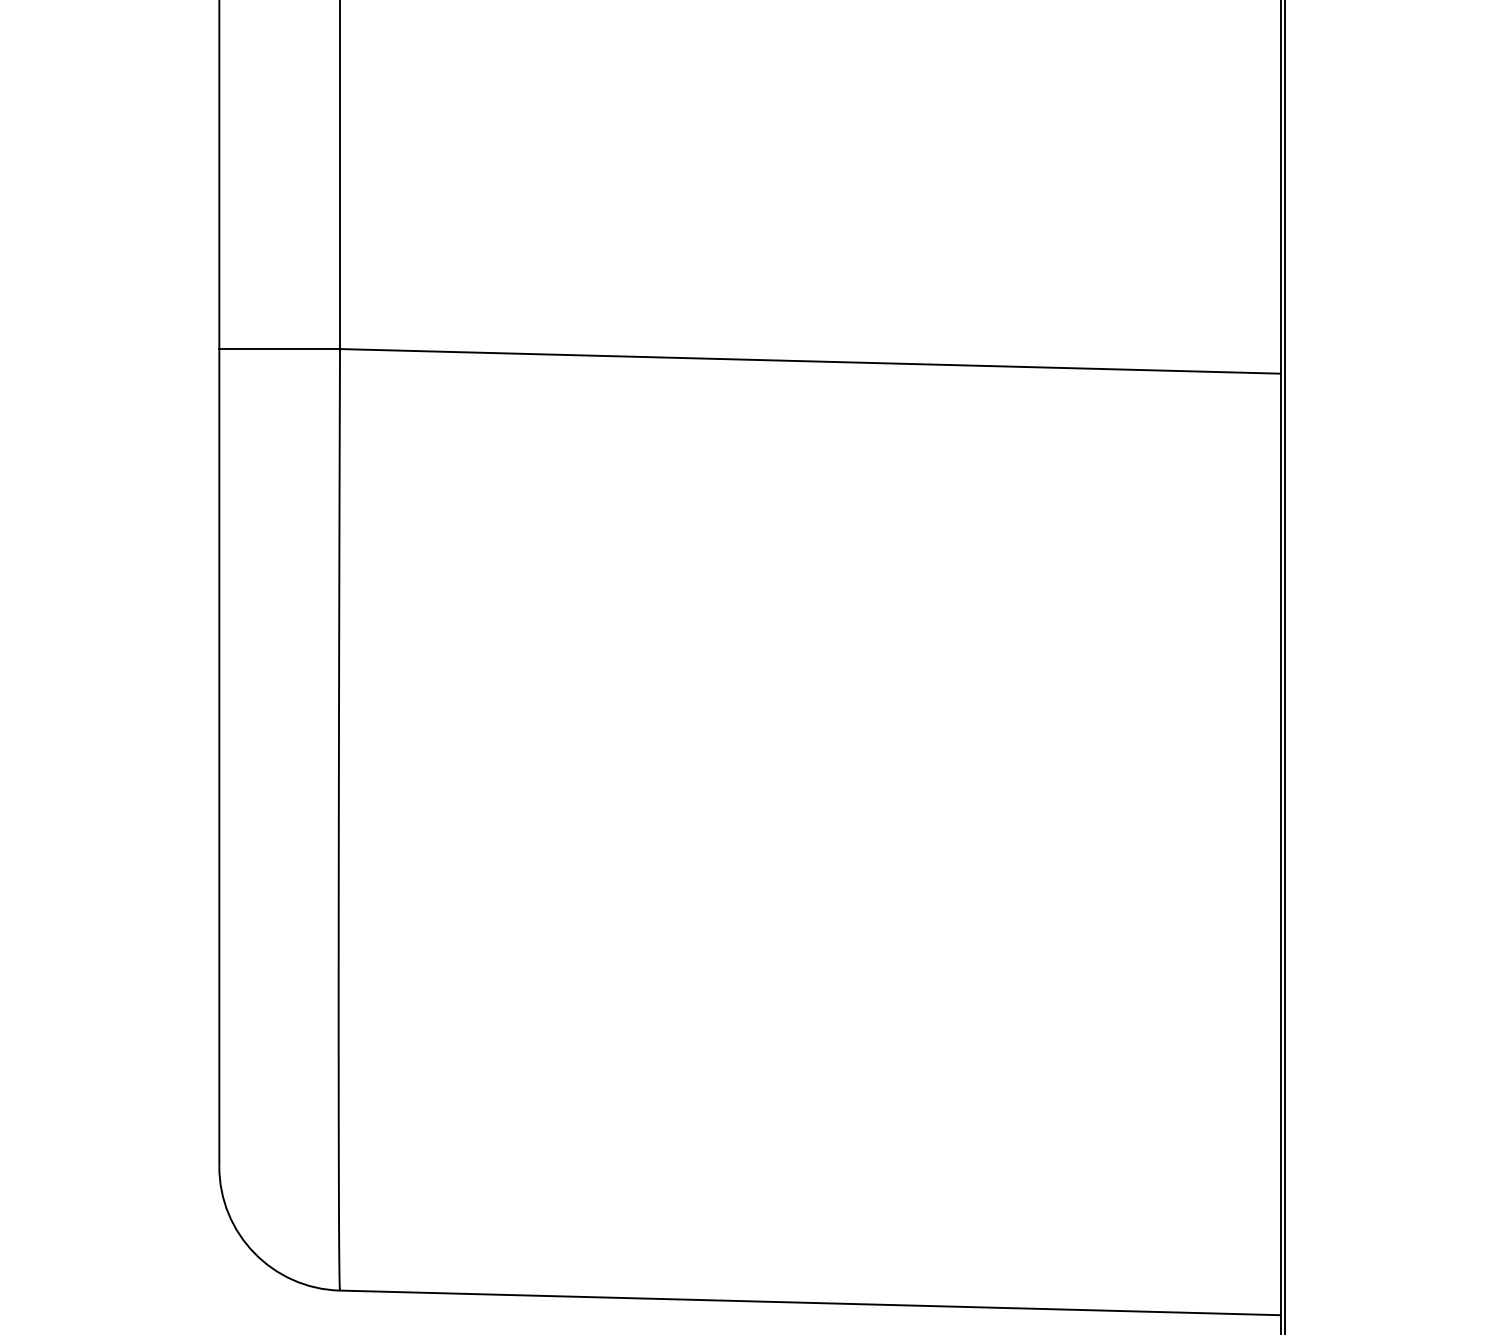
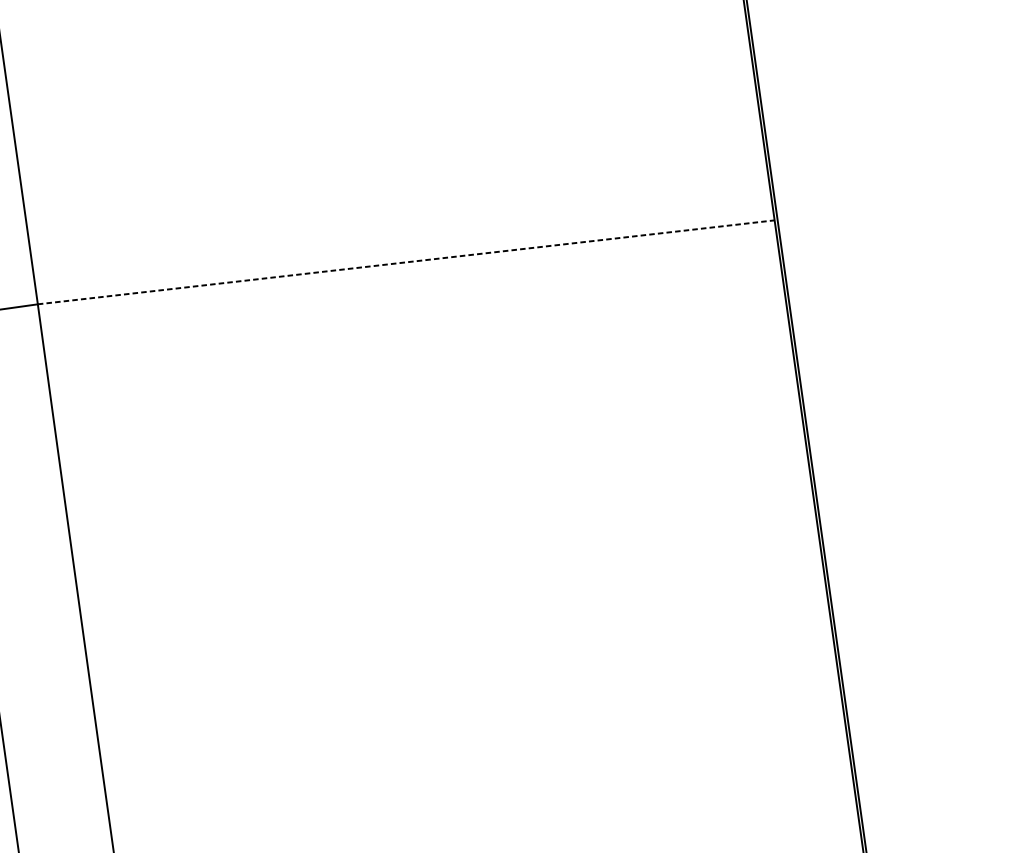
line: (810, 361) -> (406, 262), solid -> dashed

